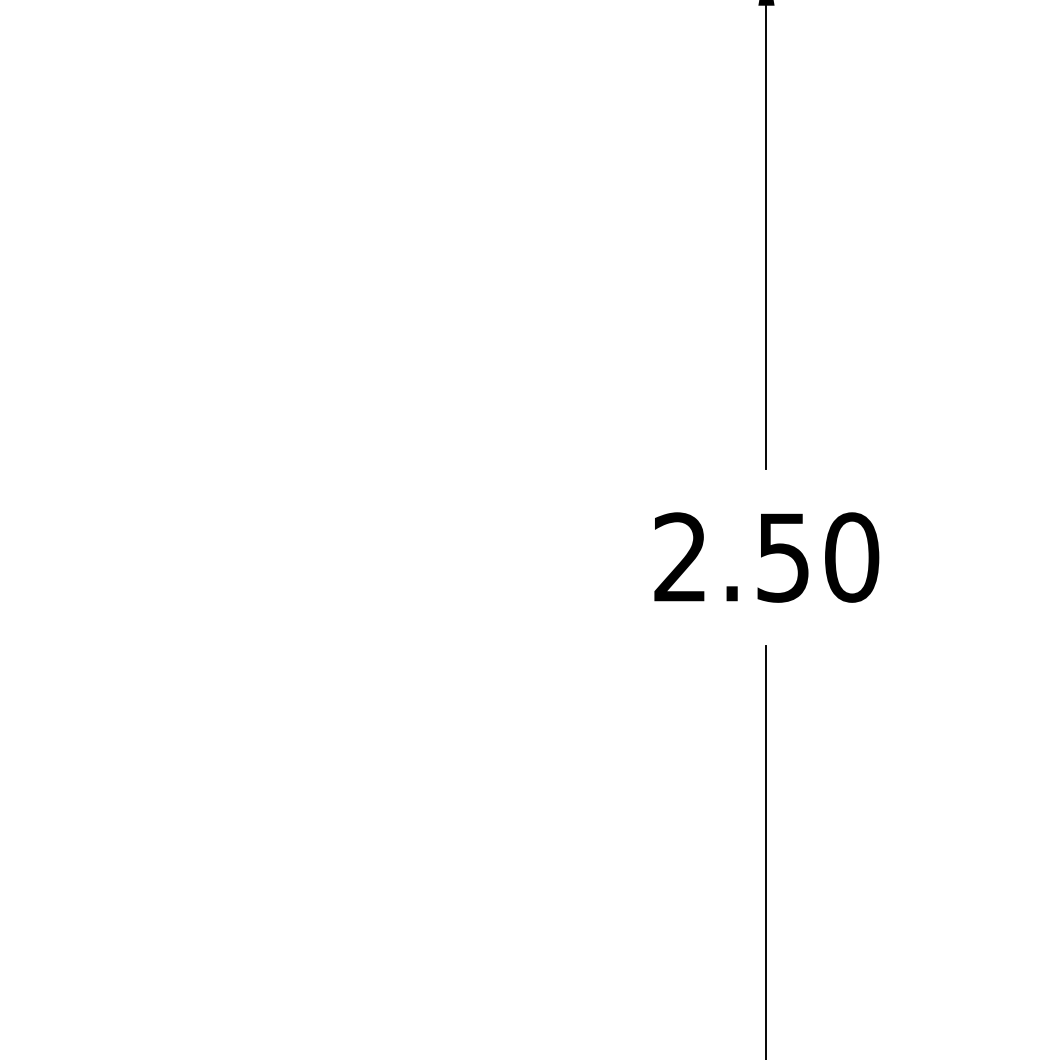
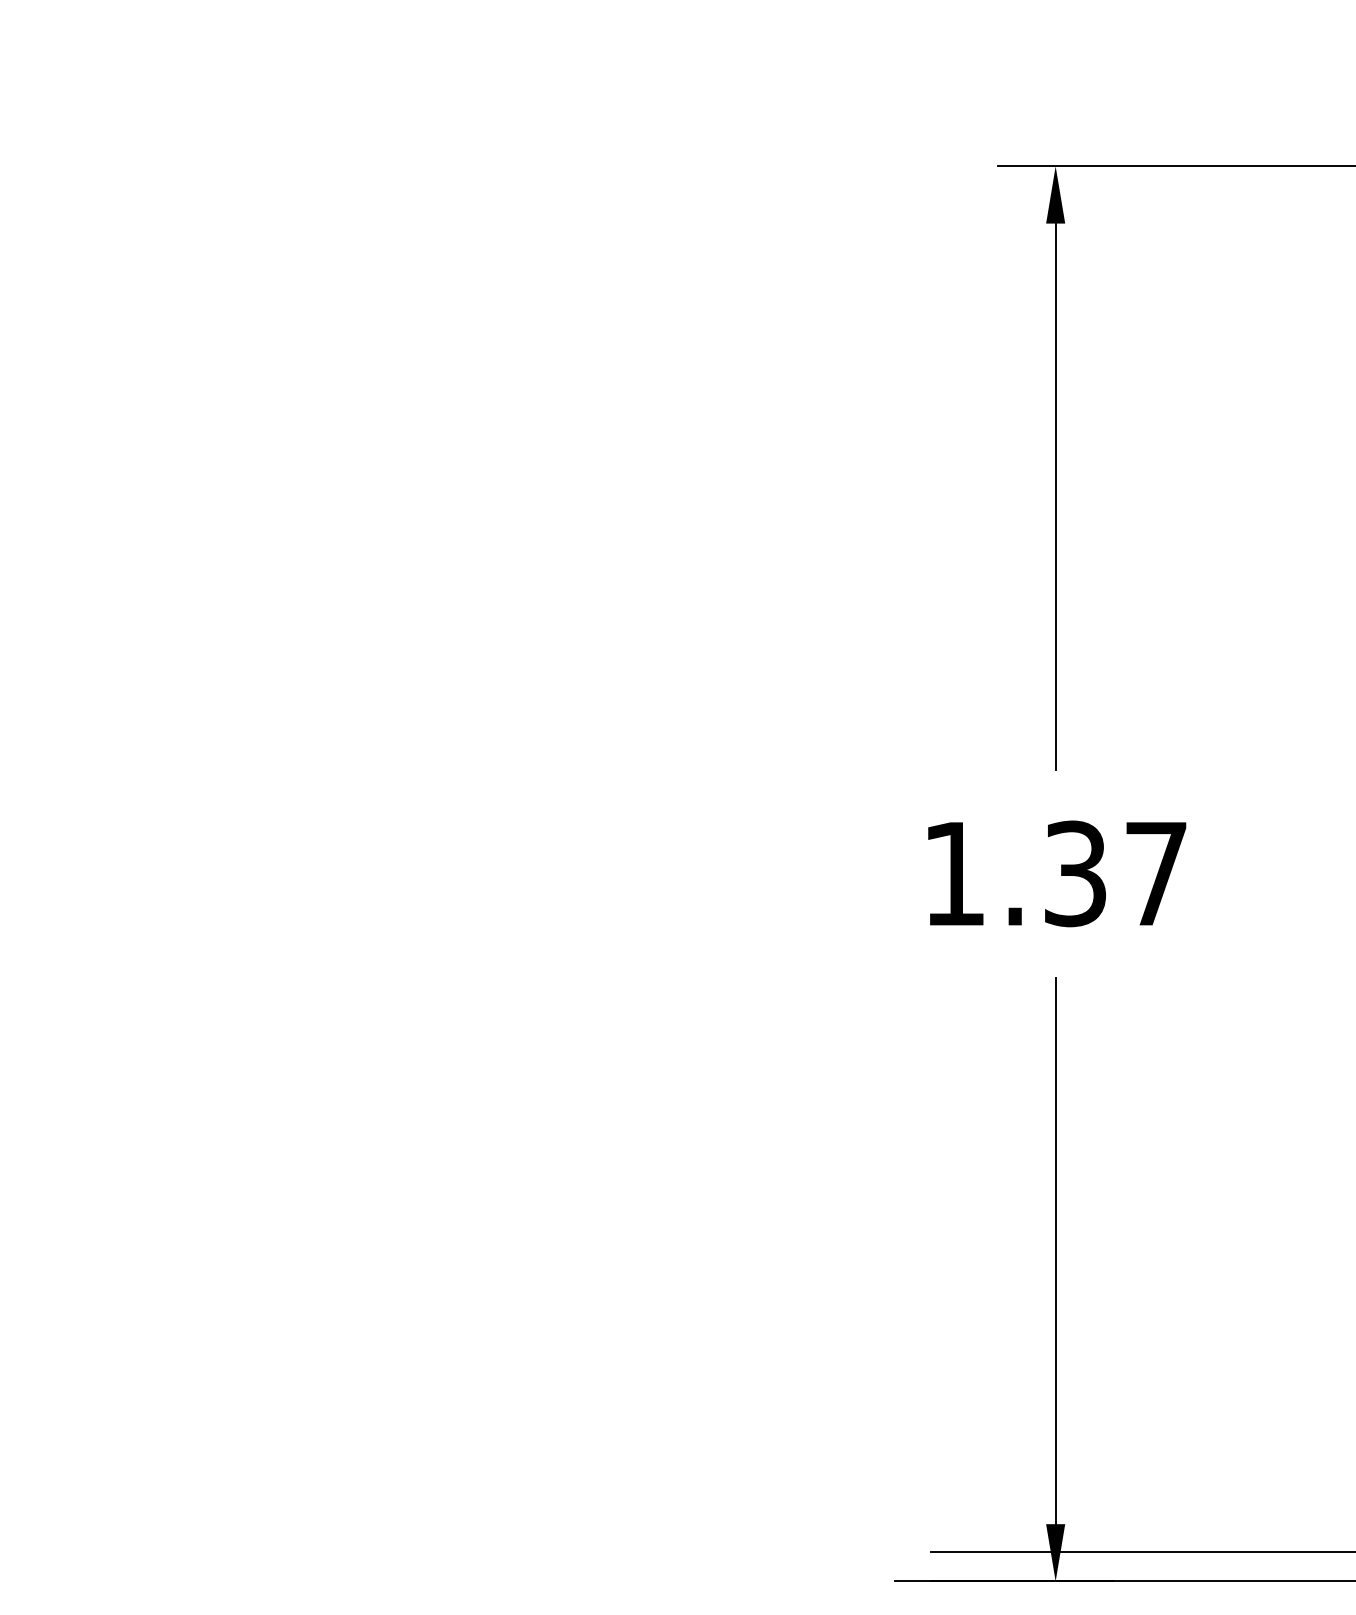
text: (766, 557) -> (1055, 873), 2.50 -> 1.37

